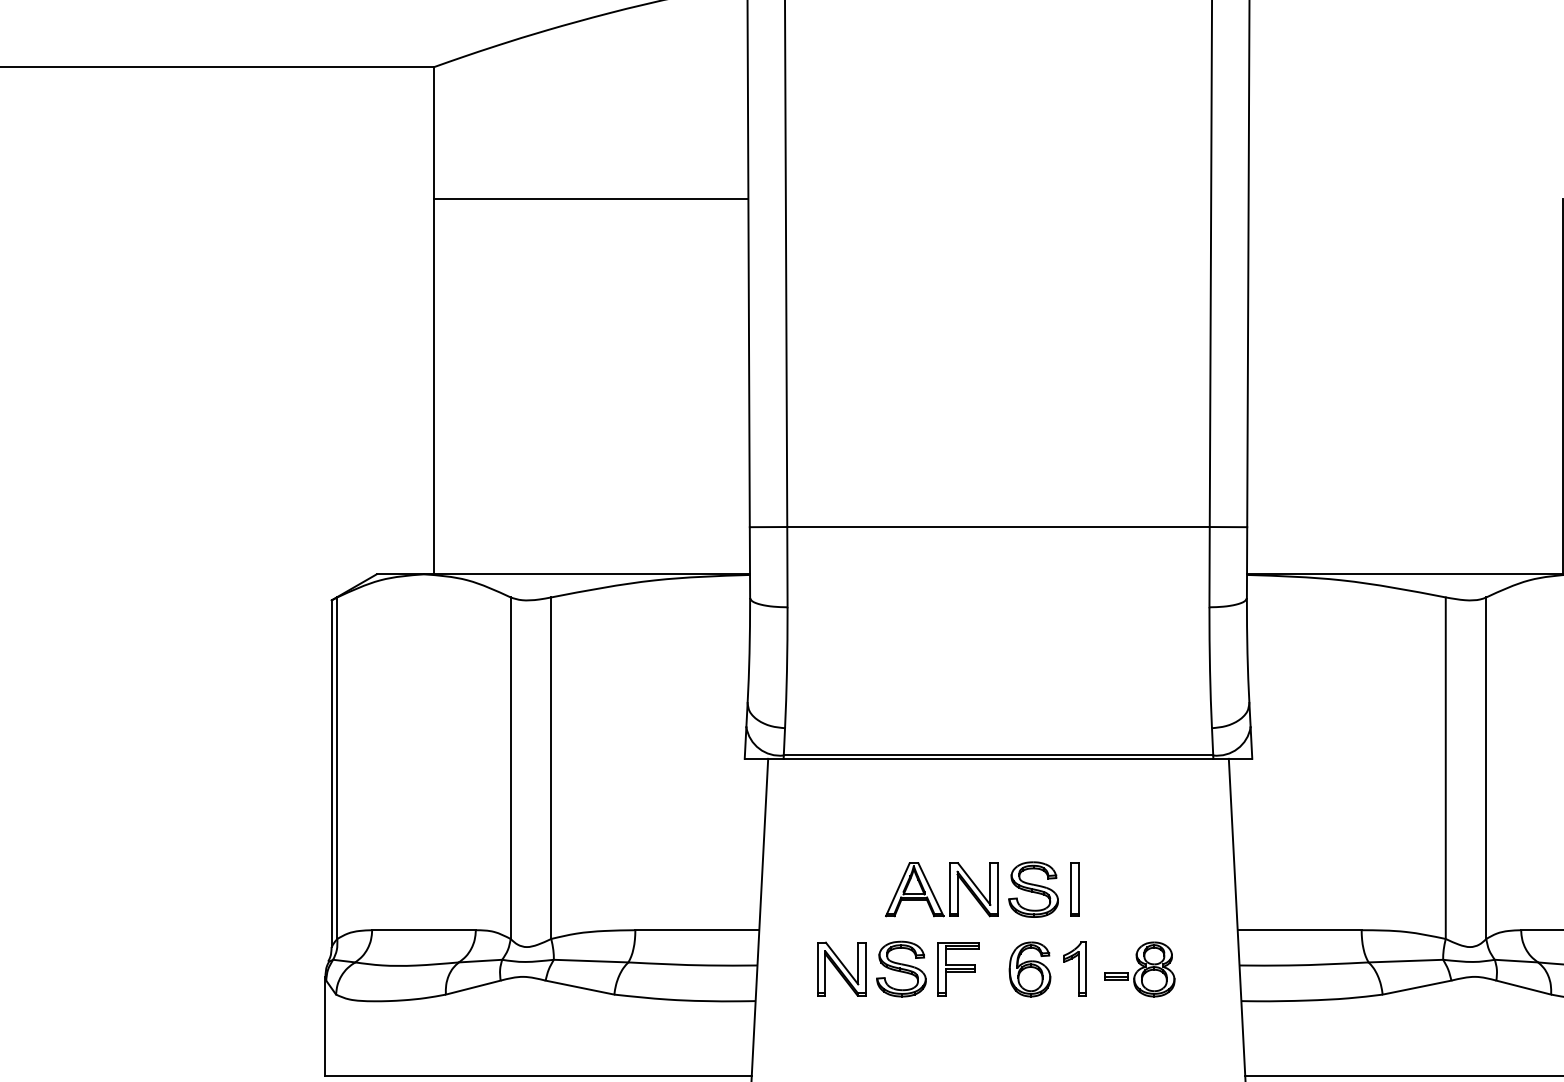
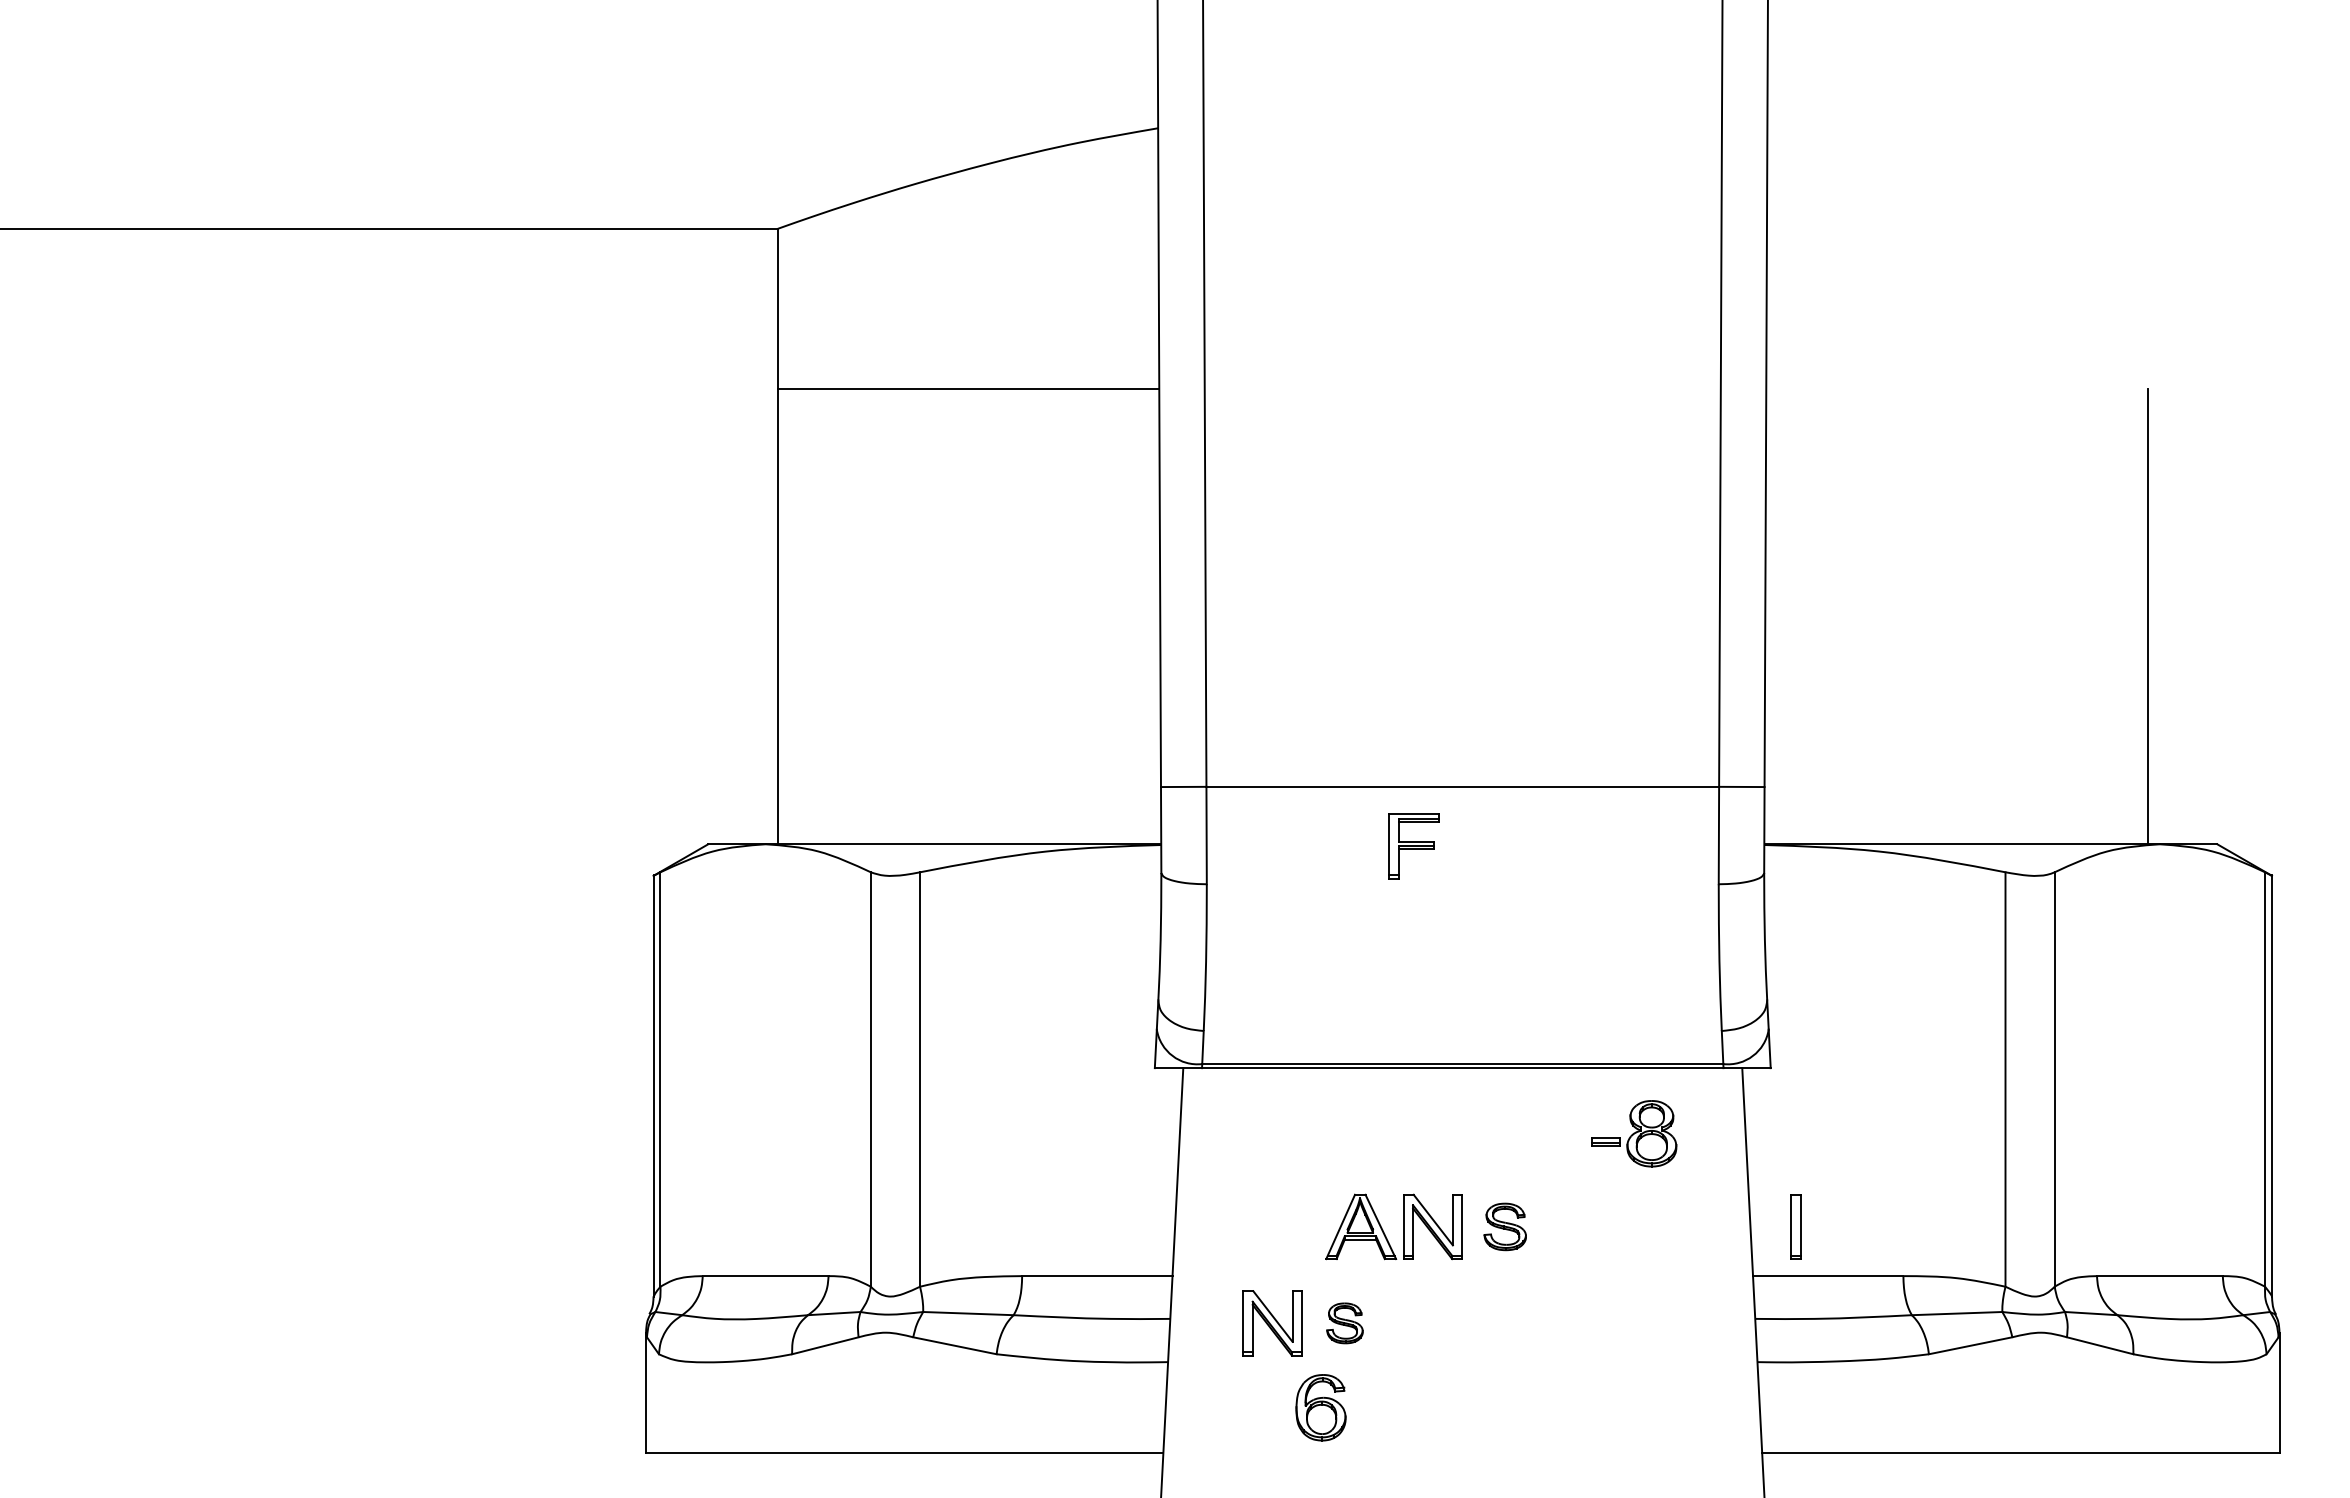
part: (1032, 889) -> (1504, 1226), size x0.7
part: (1074, 889) -> (1795, 1226), moved
part: (901, 969) -> (1344, 1323), size x0.6
part: (957, 969) -> (1413, 846), moved
part: (1029, 969) -> (1320, 1407), moved
part: (1074, 969) -> (1555, 1323), removed
part: (1140, 969) -> (1634, 1133), moved

